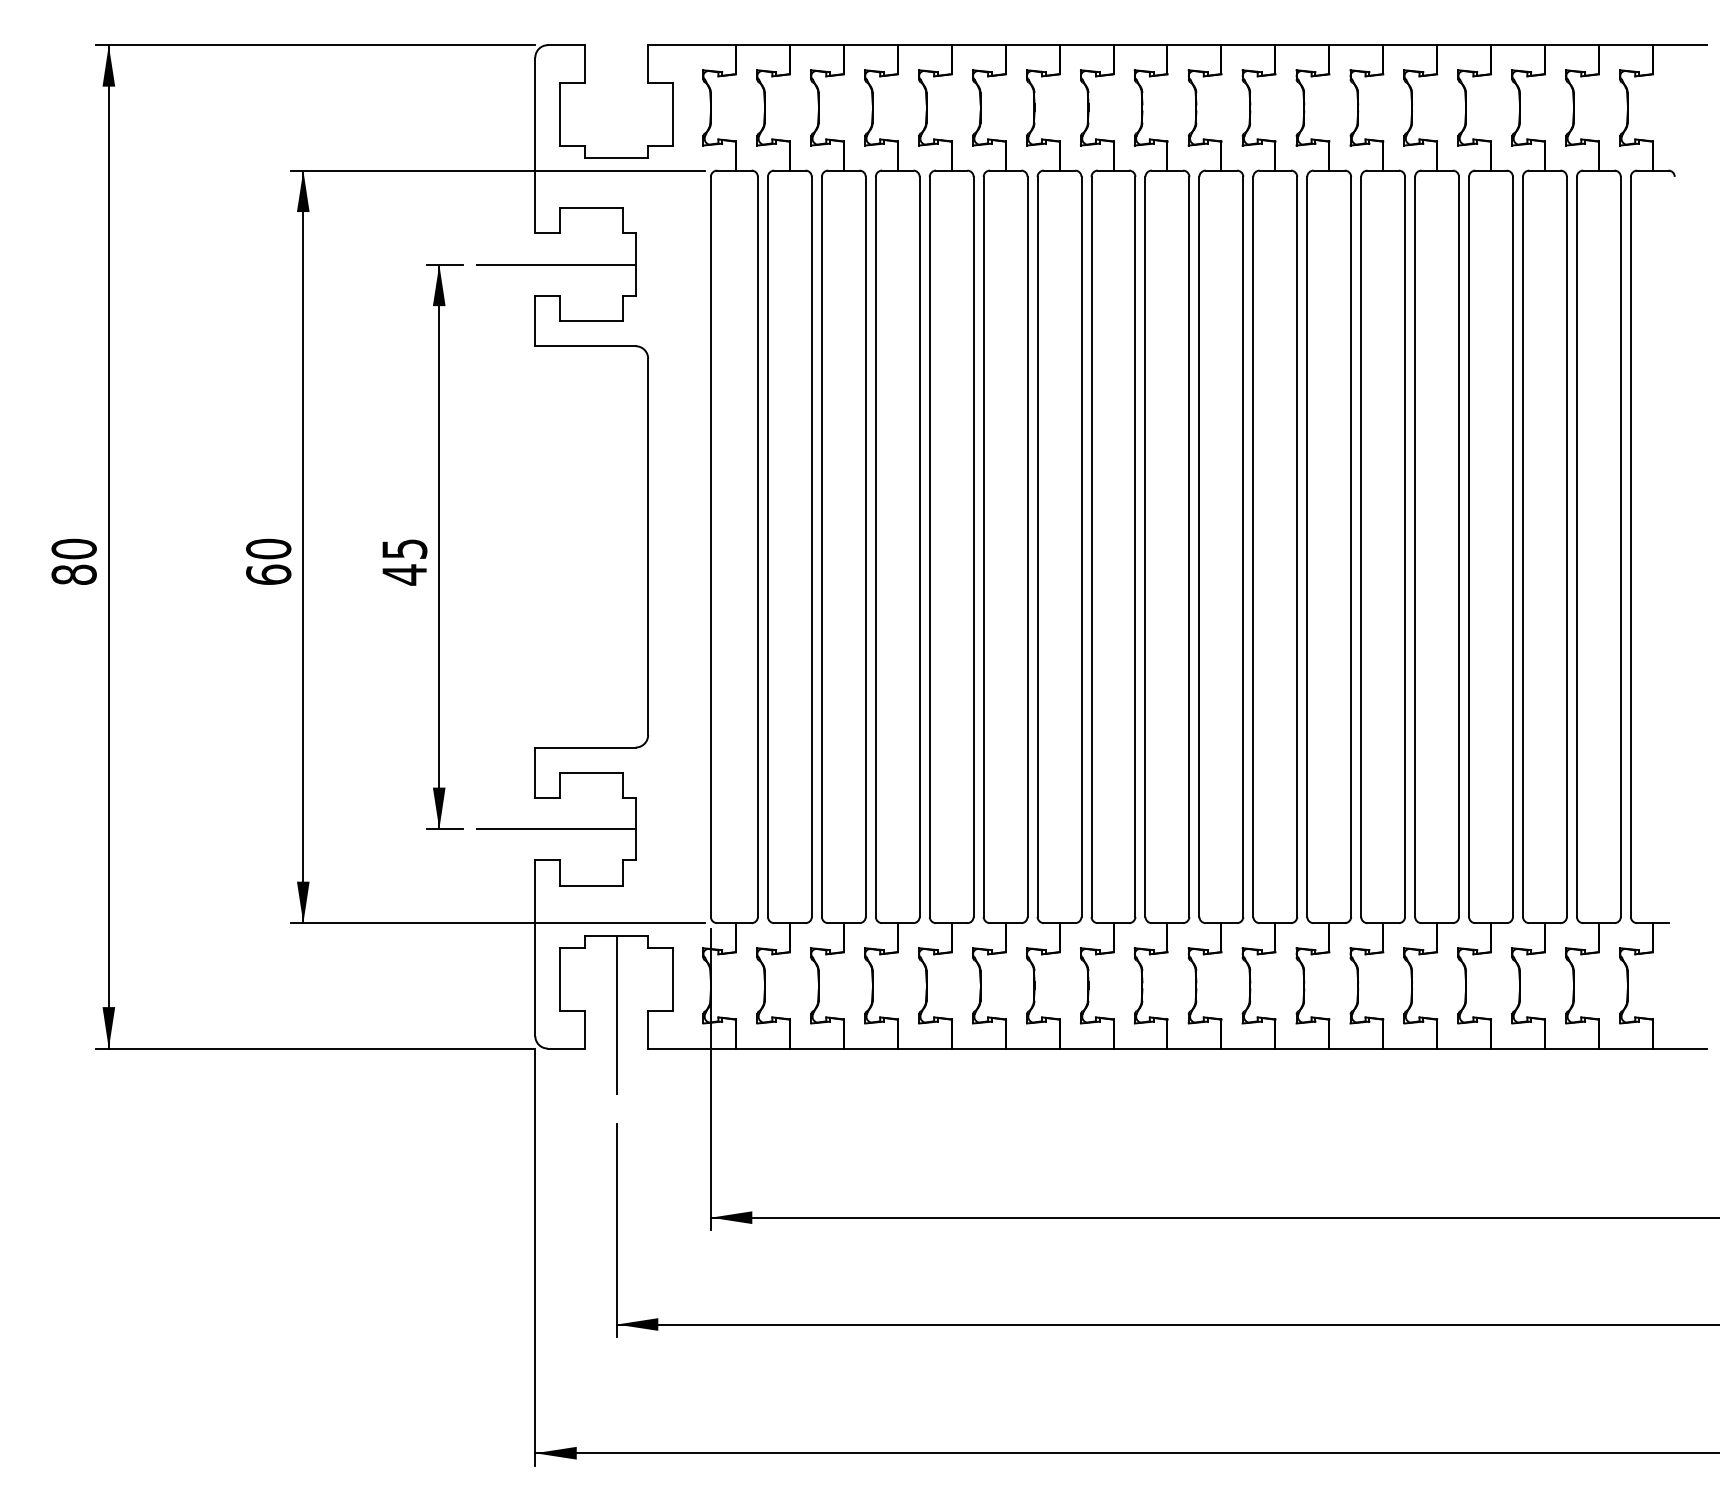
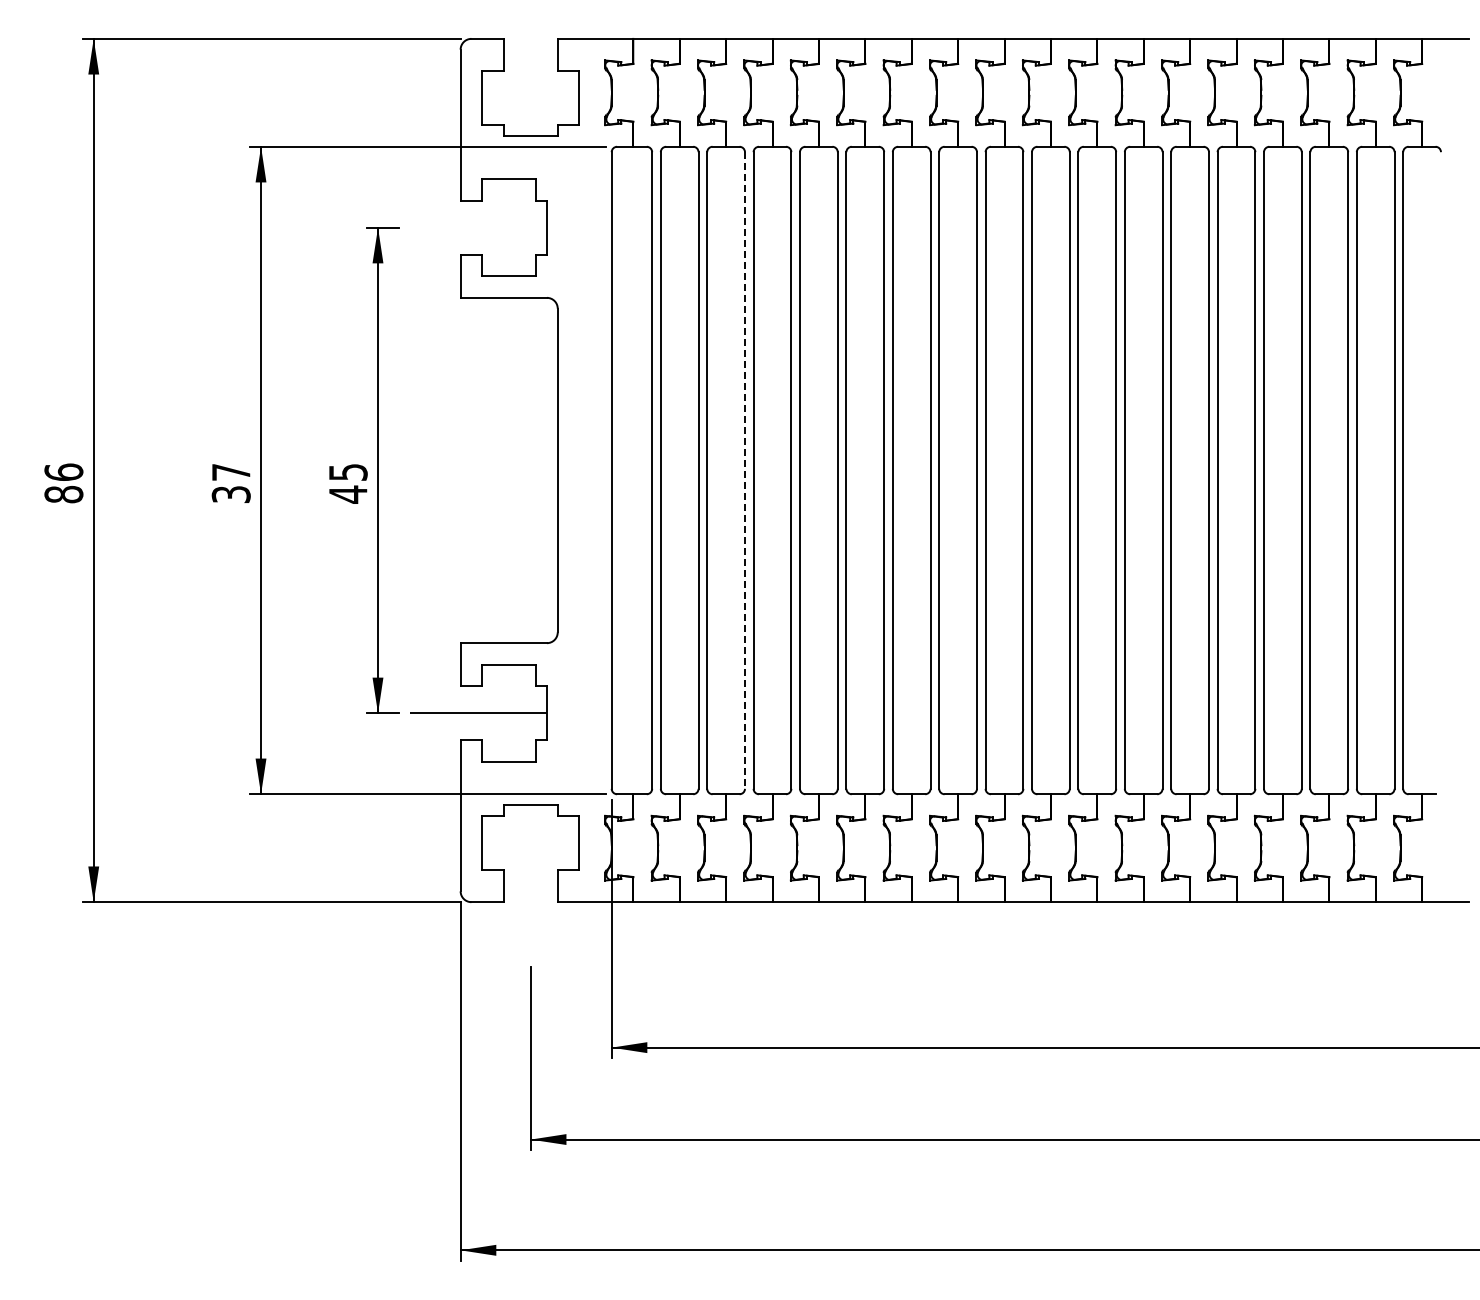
line: (554, 264) -> (477, 227), removed
line: (865, 548) -> (744, 471), solid -> dashed
text: (73, 549) -> (63, 472), 80 -> 86
text: (267, 561) -> (230, 483), 60 -> 37
line: (616, 1023) -> (530, 880), removed

